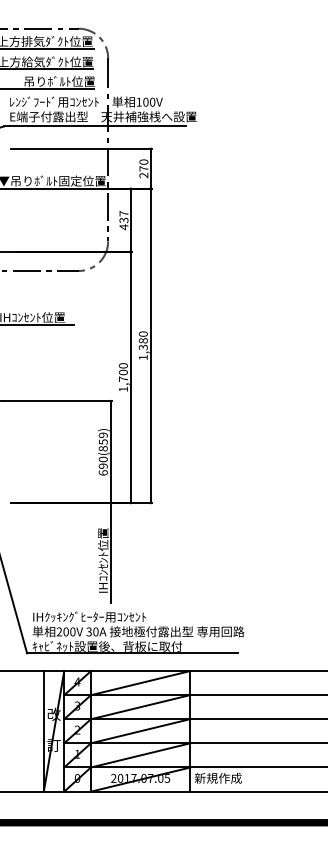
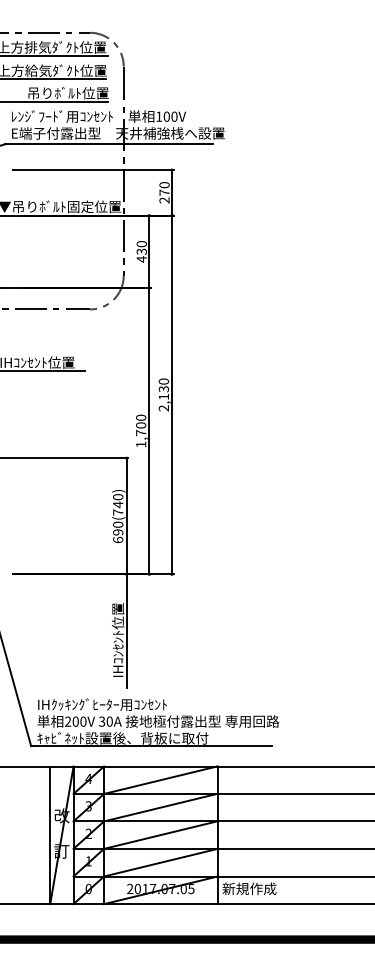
text: (123, 214) -> (141, 244), 437 -> 430
text: (142, 348) -> (163, 398), 1,380 -> 2,130
text: (103, 441) -> (118, 504), 690(859) -> 690(740)

